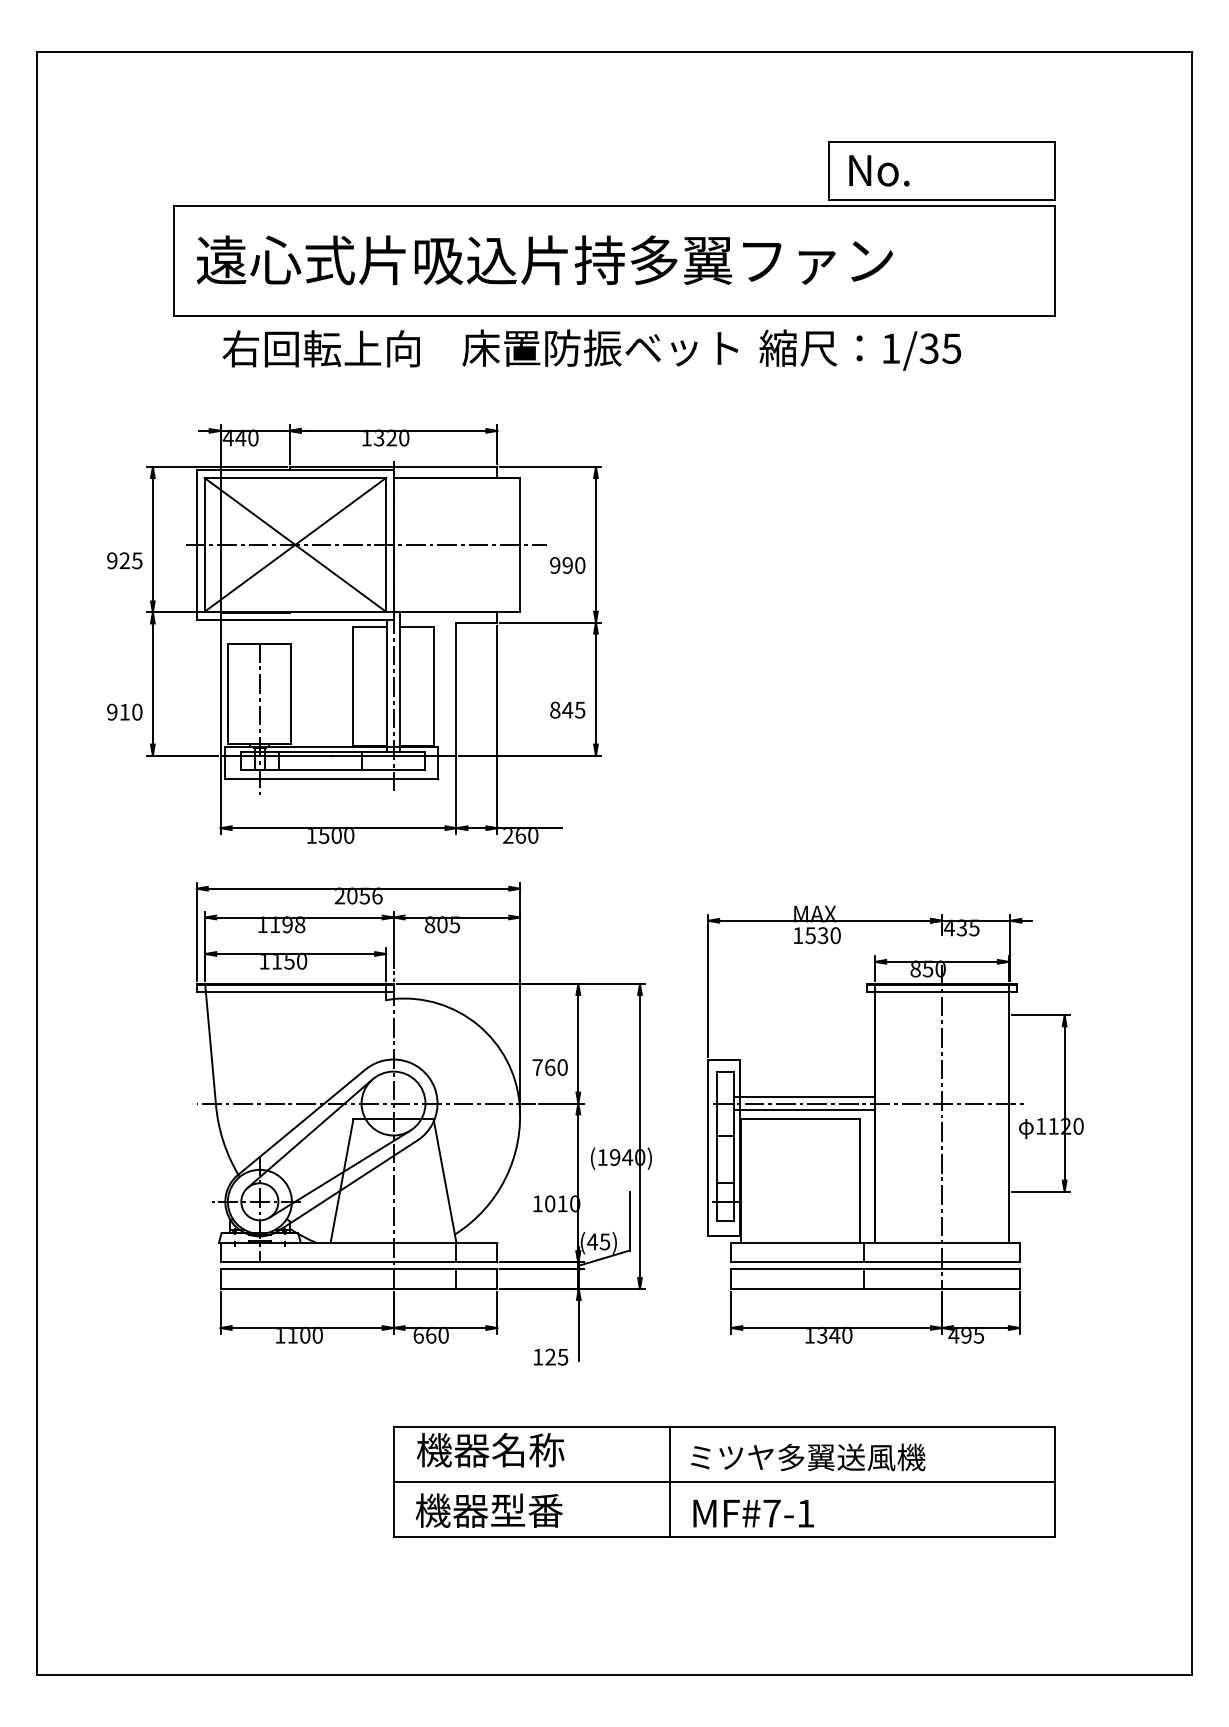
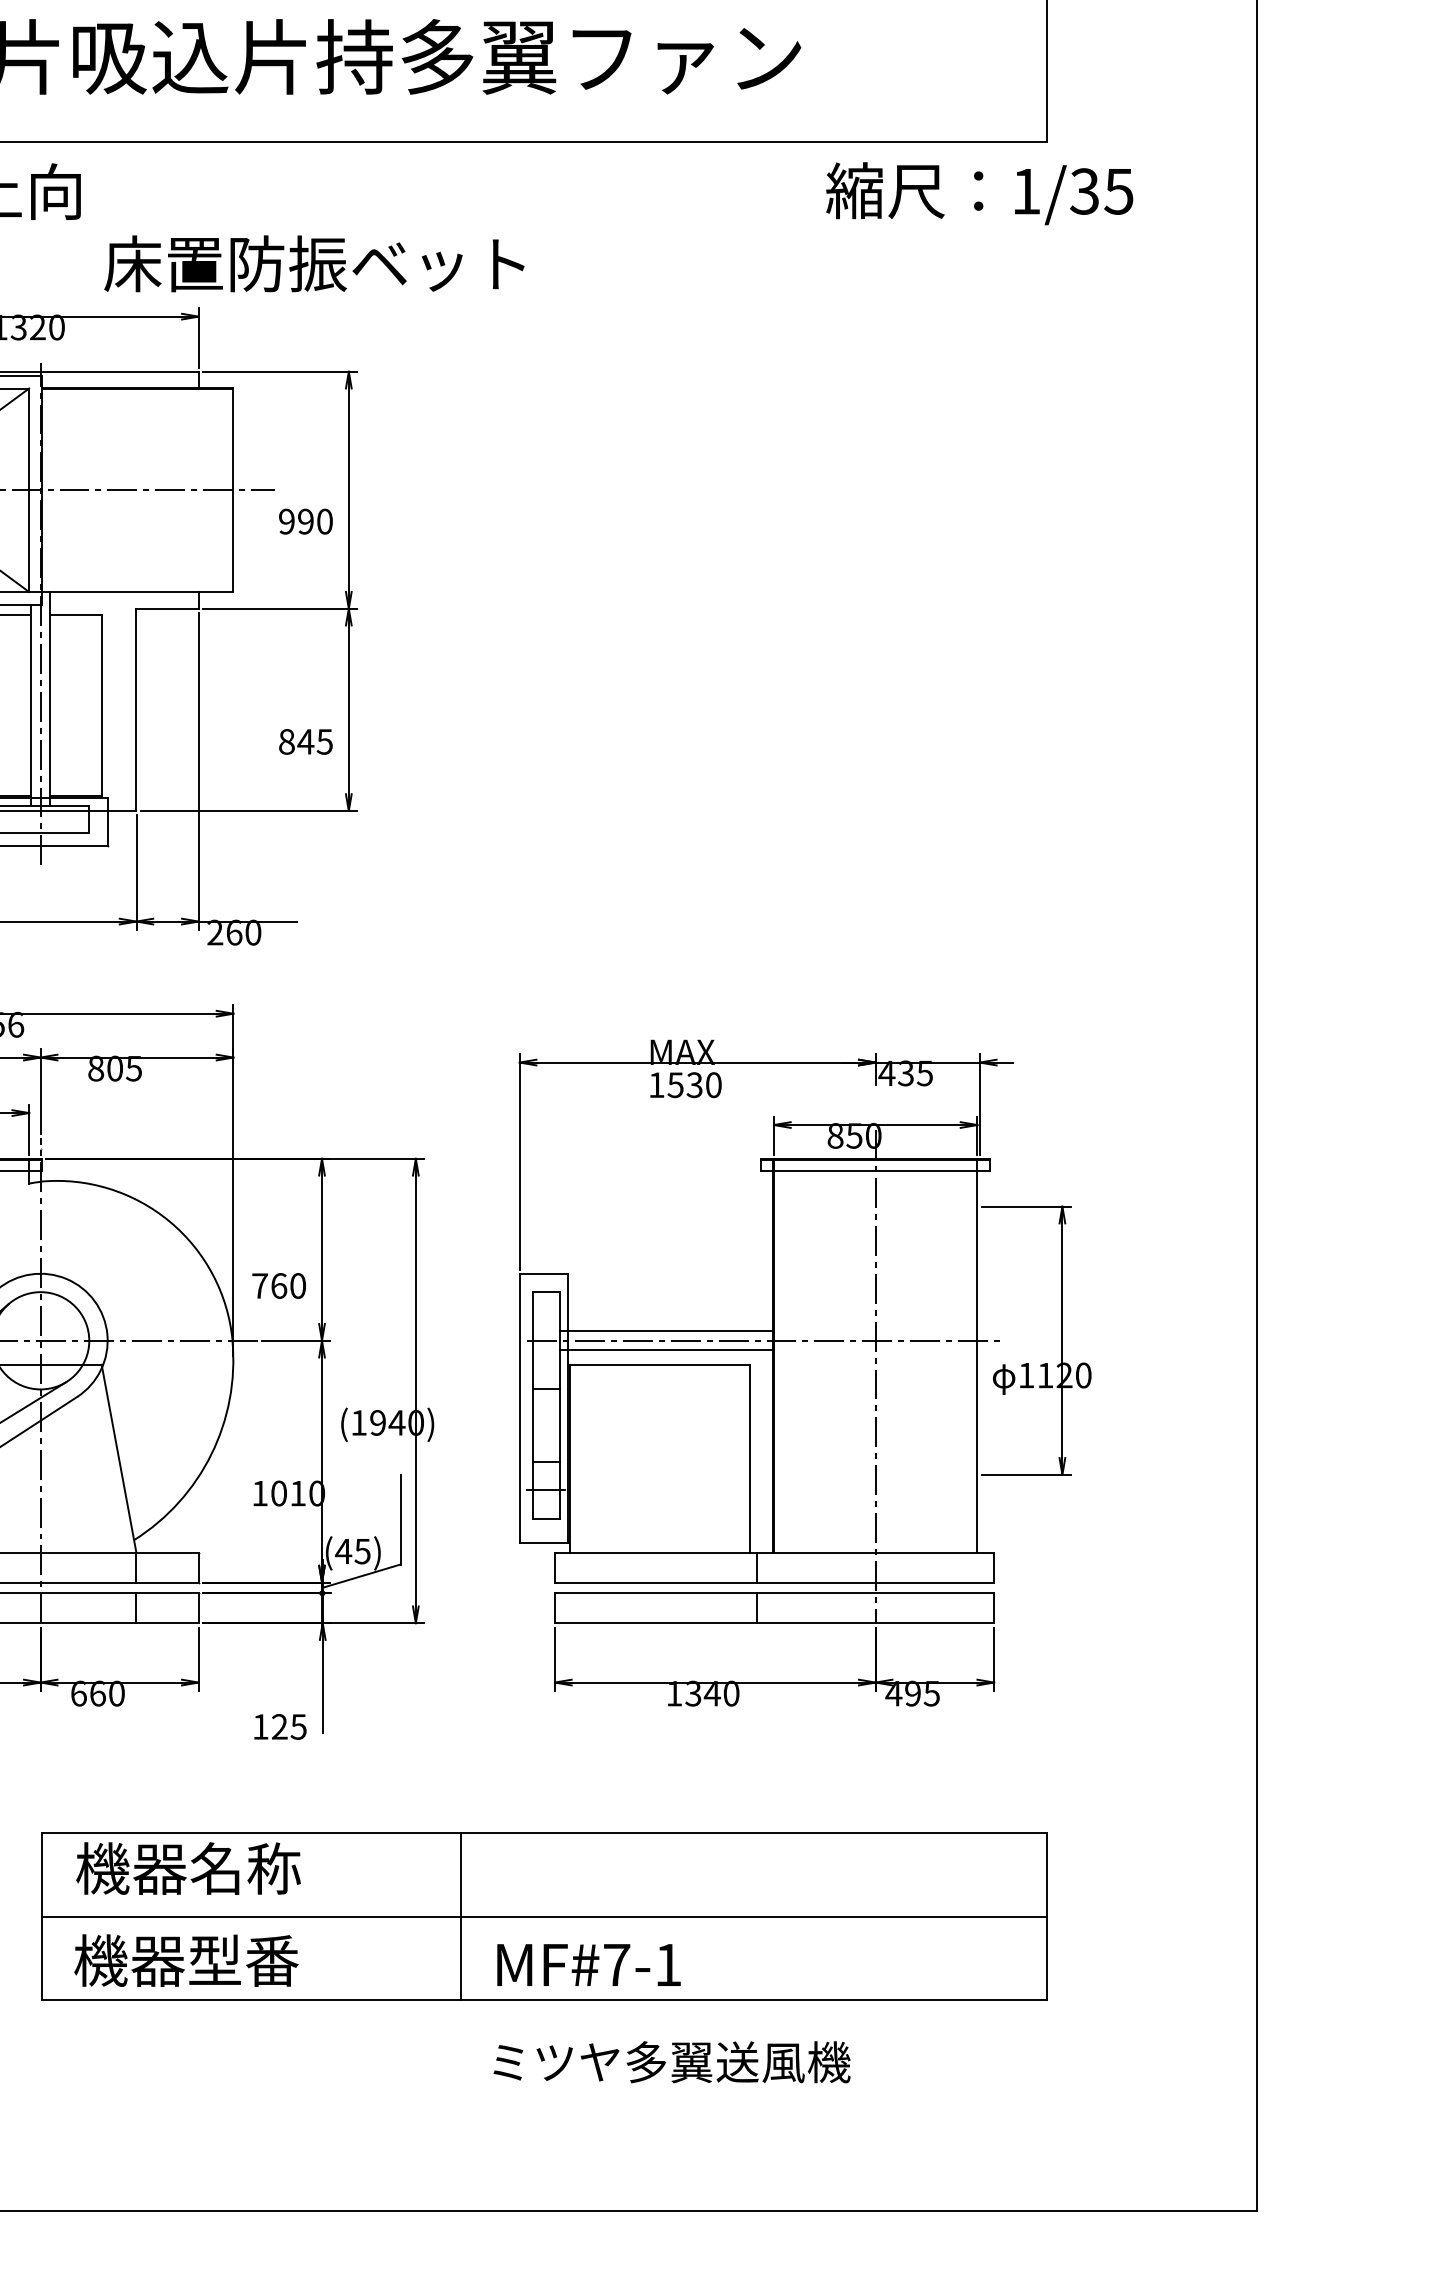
text: (600, 347) -> (314, 262), moved
text: (860, 349) -> (979, 192), moved
text: (808, 1457) -> (672, 2062), moved

